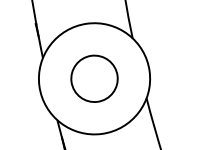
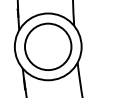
circle: (94, 78) -> (48, 46), size x1.67

